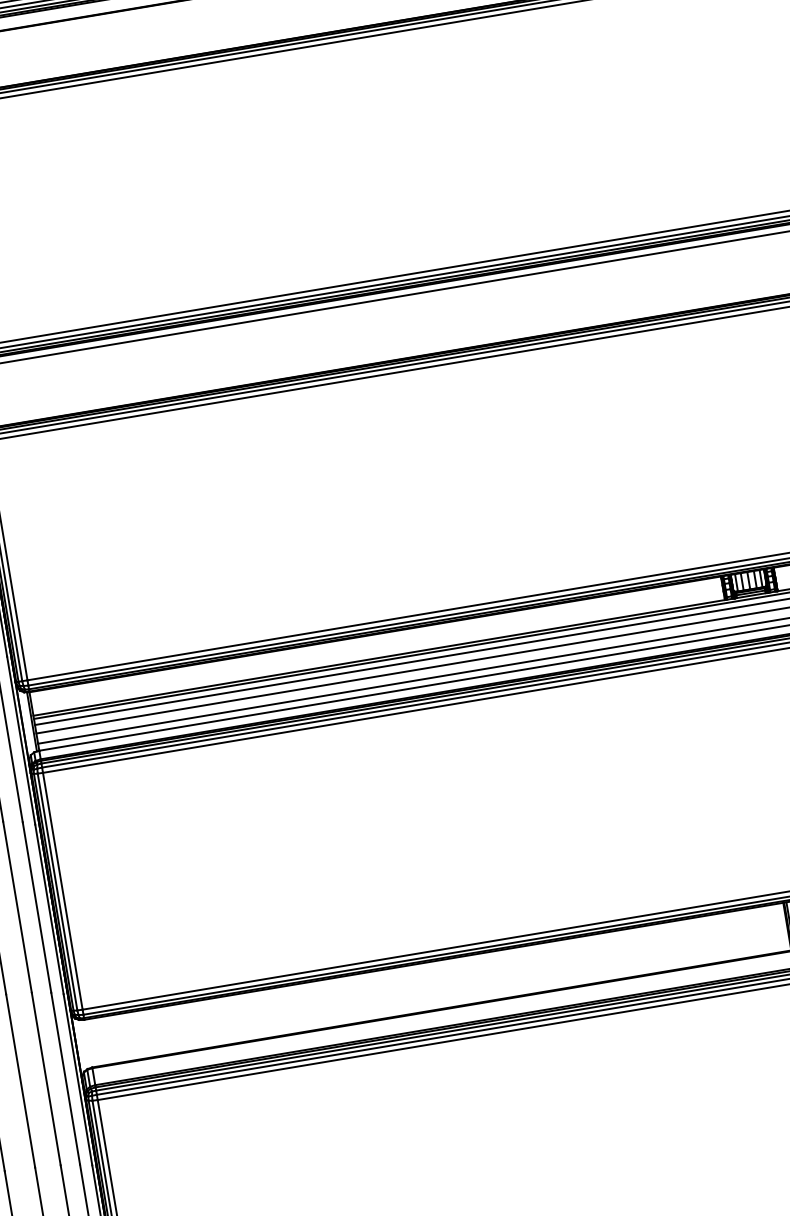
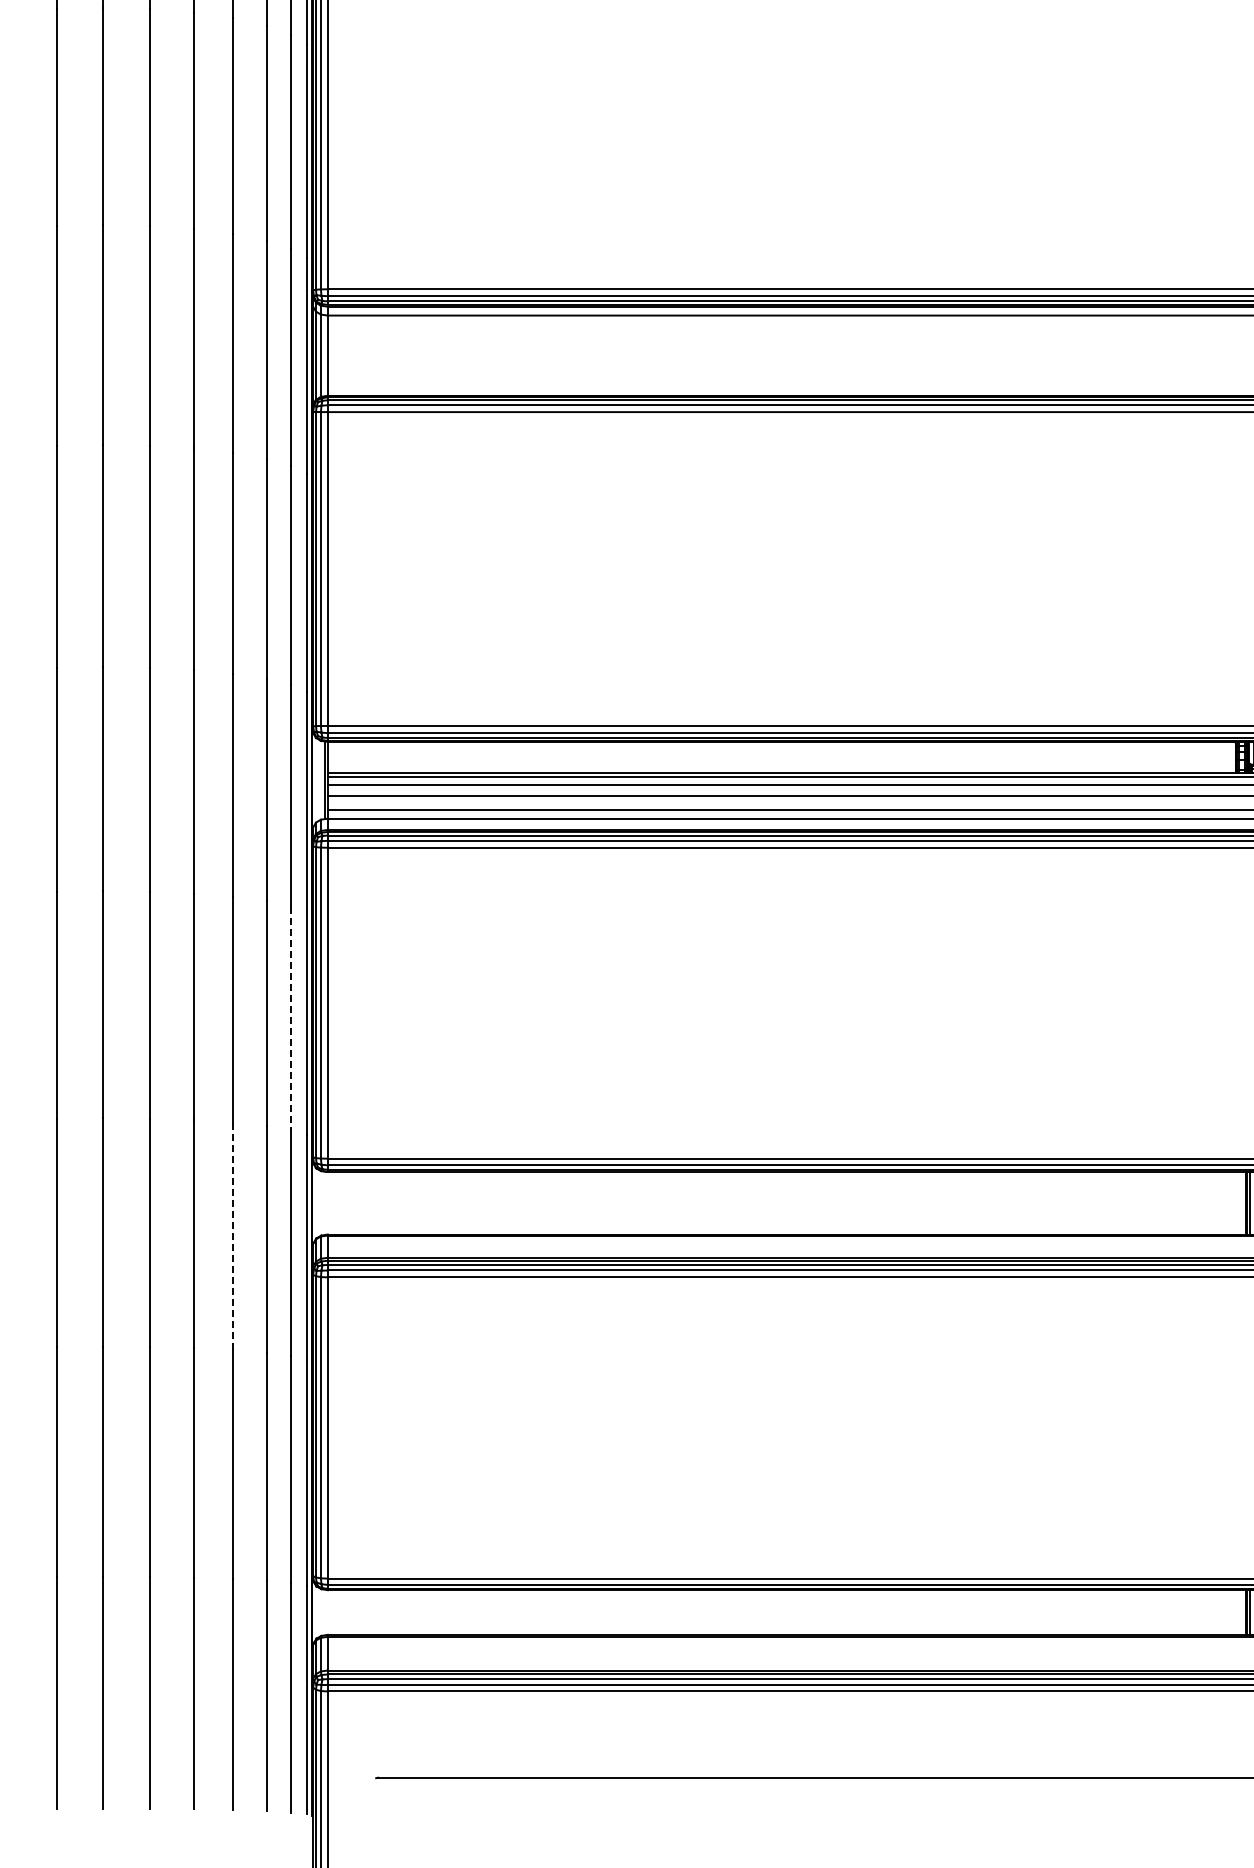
line: (37, 907) -> (291, 1018), solid -> dashed
line: (20, 1080) -> (233, 1236), solid -> dashed

